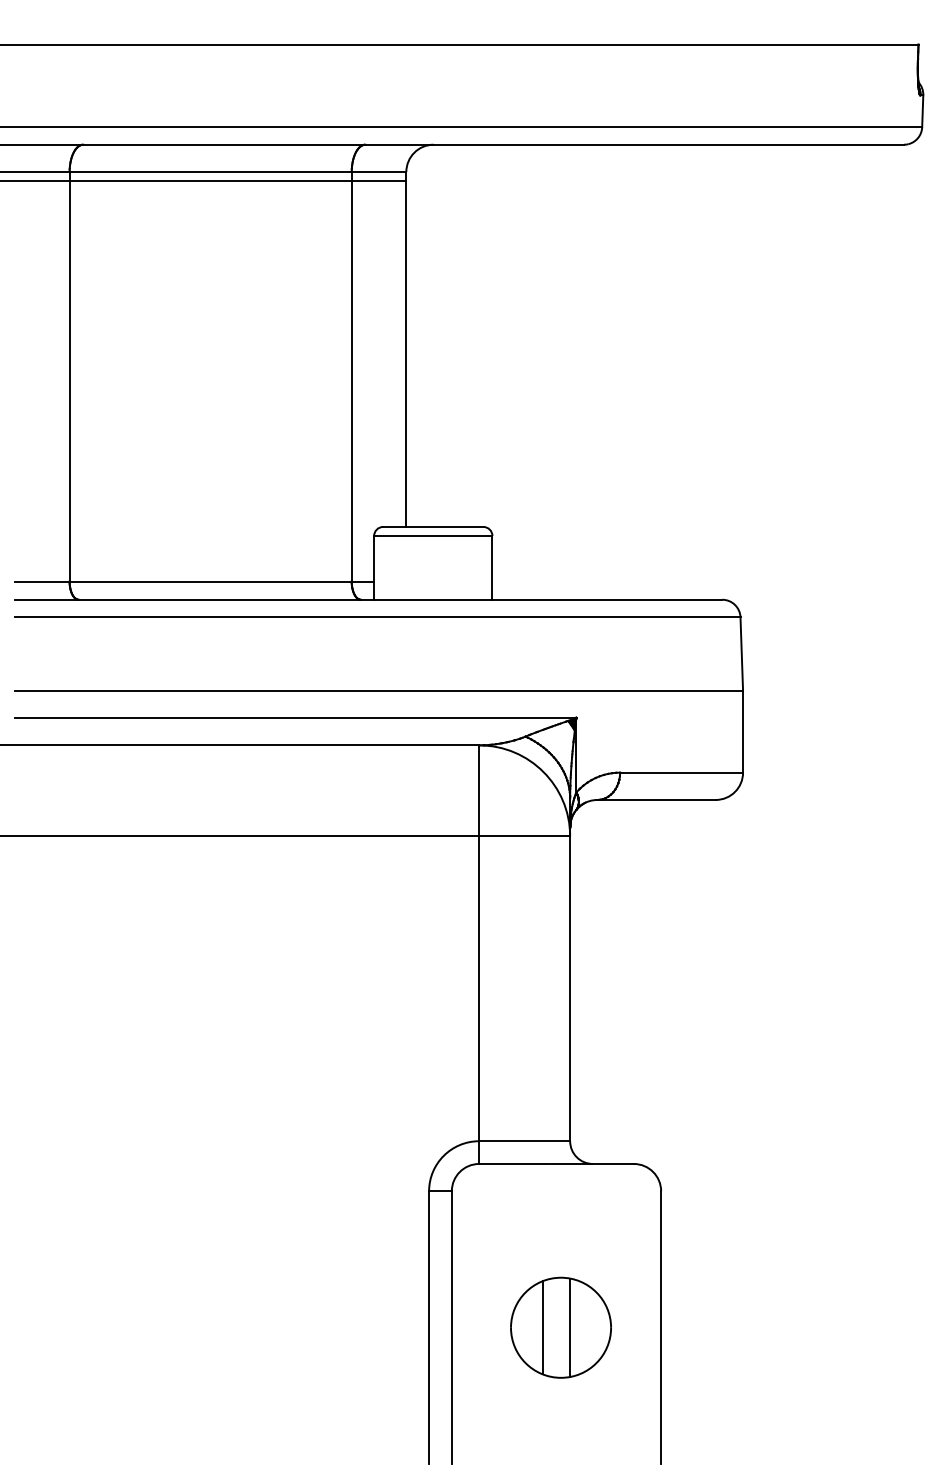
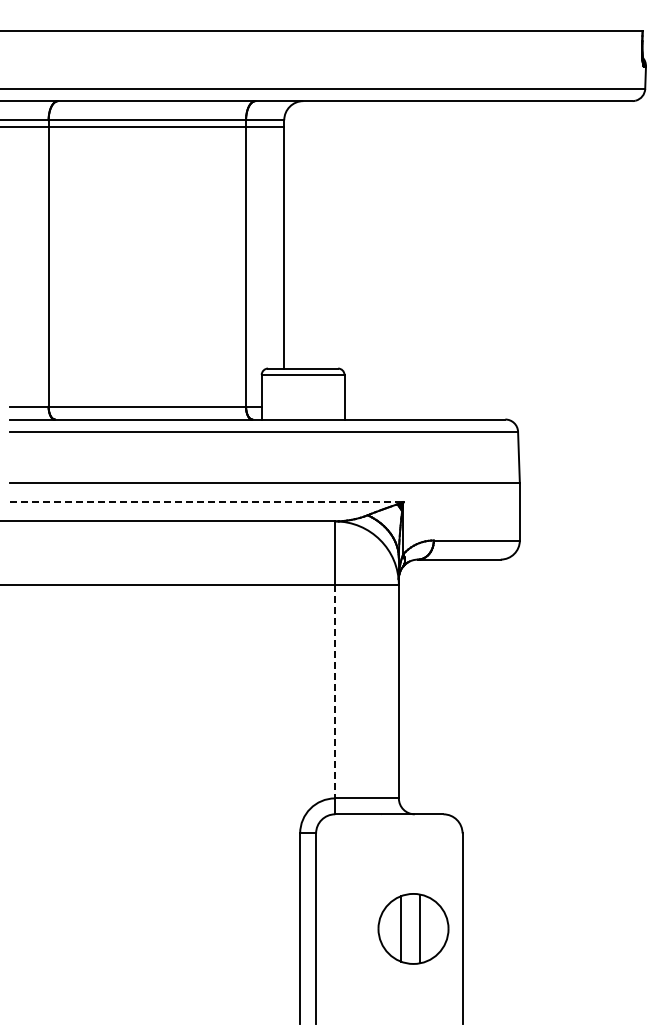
line: (296, 718) -> (207, 502), solid -> dashed
line: (479, 988) -> (335, 691), solid -> dashed
part: (561, 1327) -> (413, 928), moved

